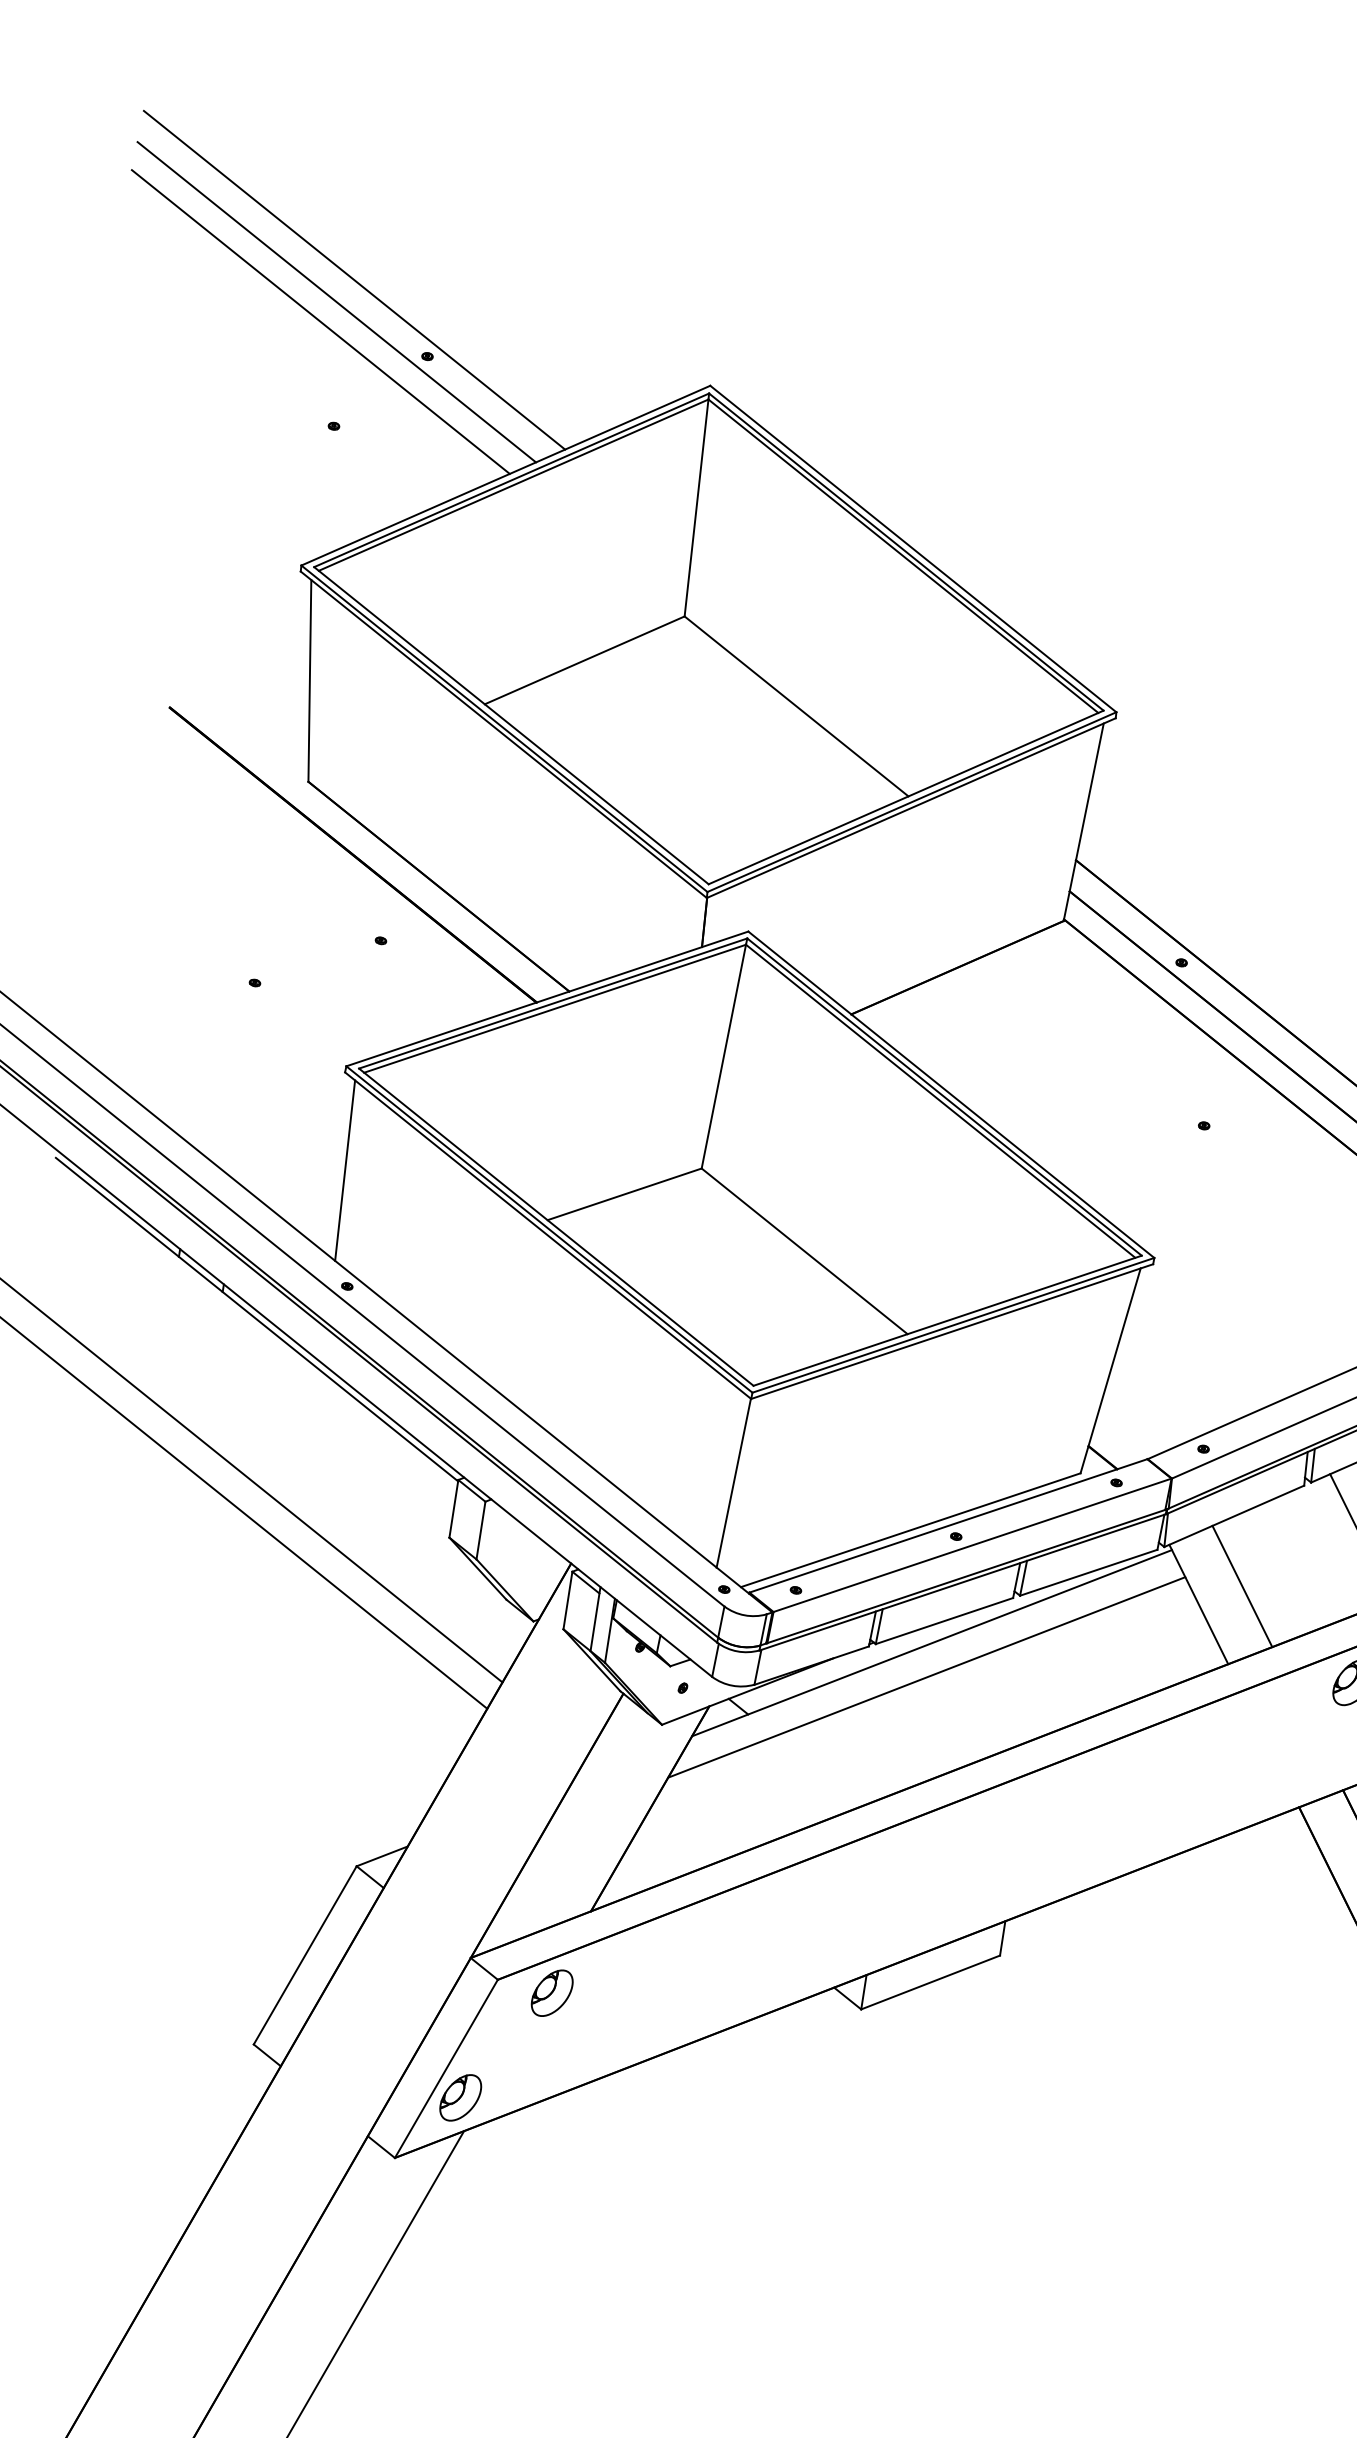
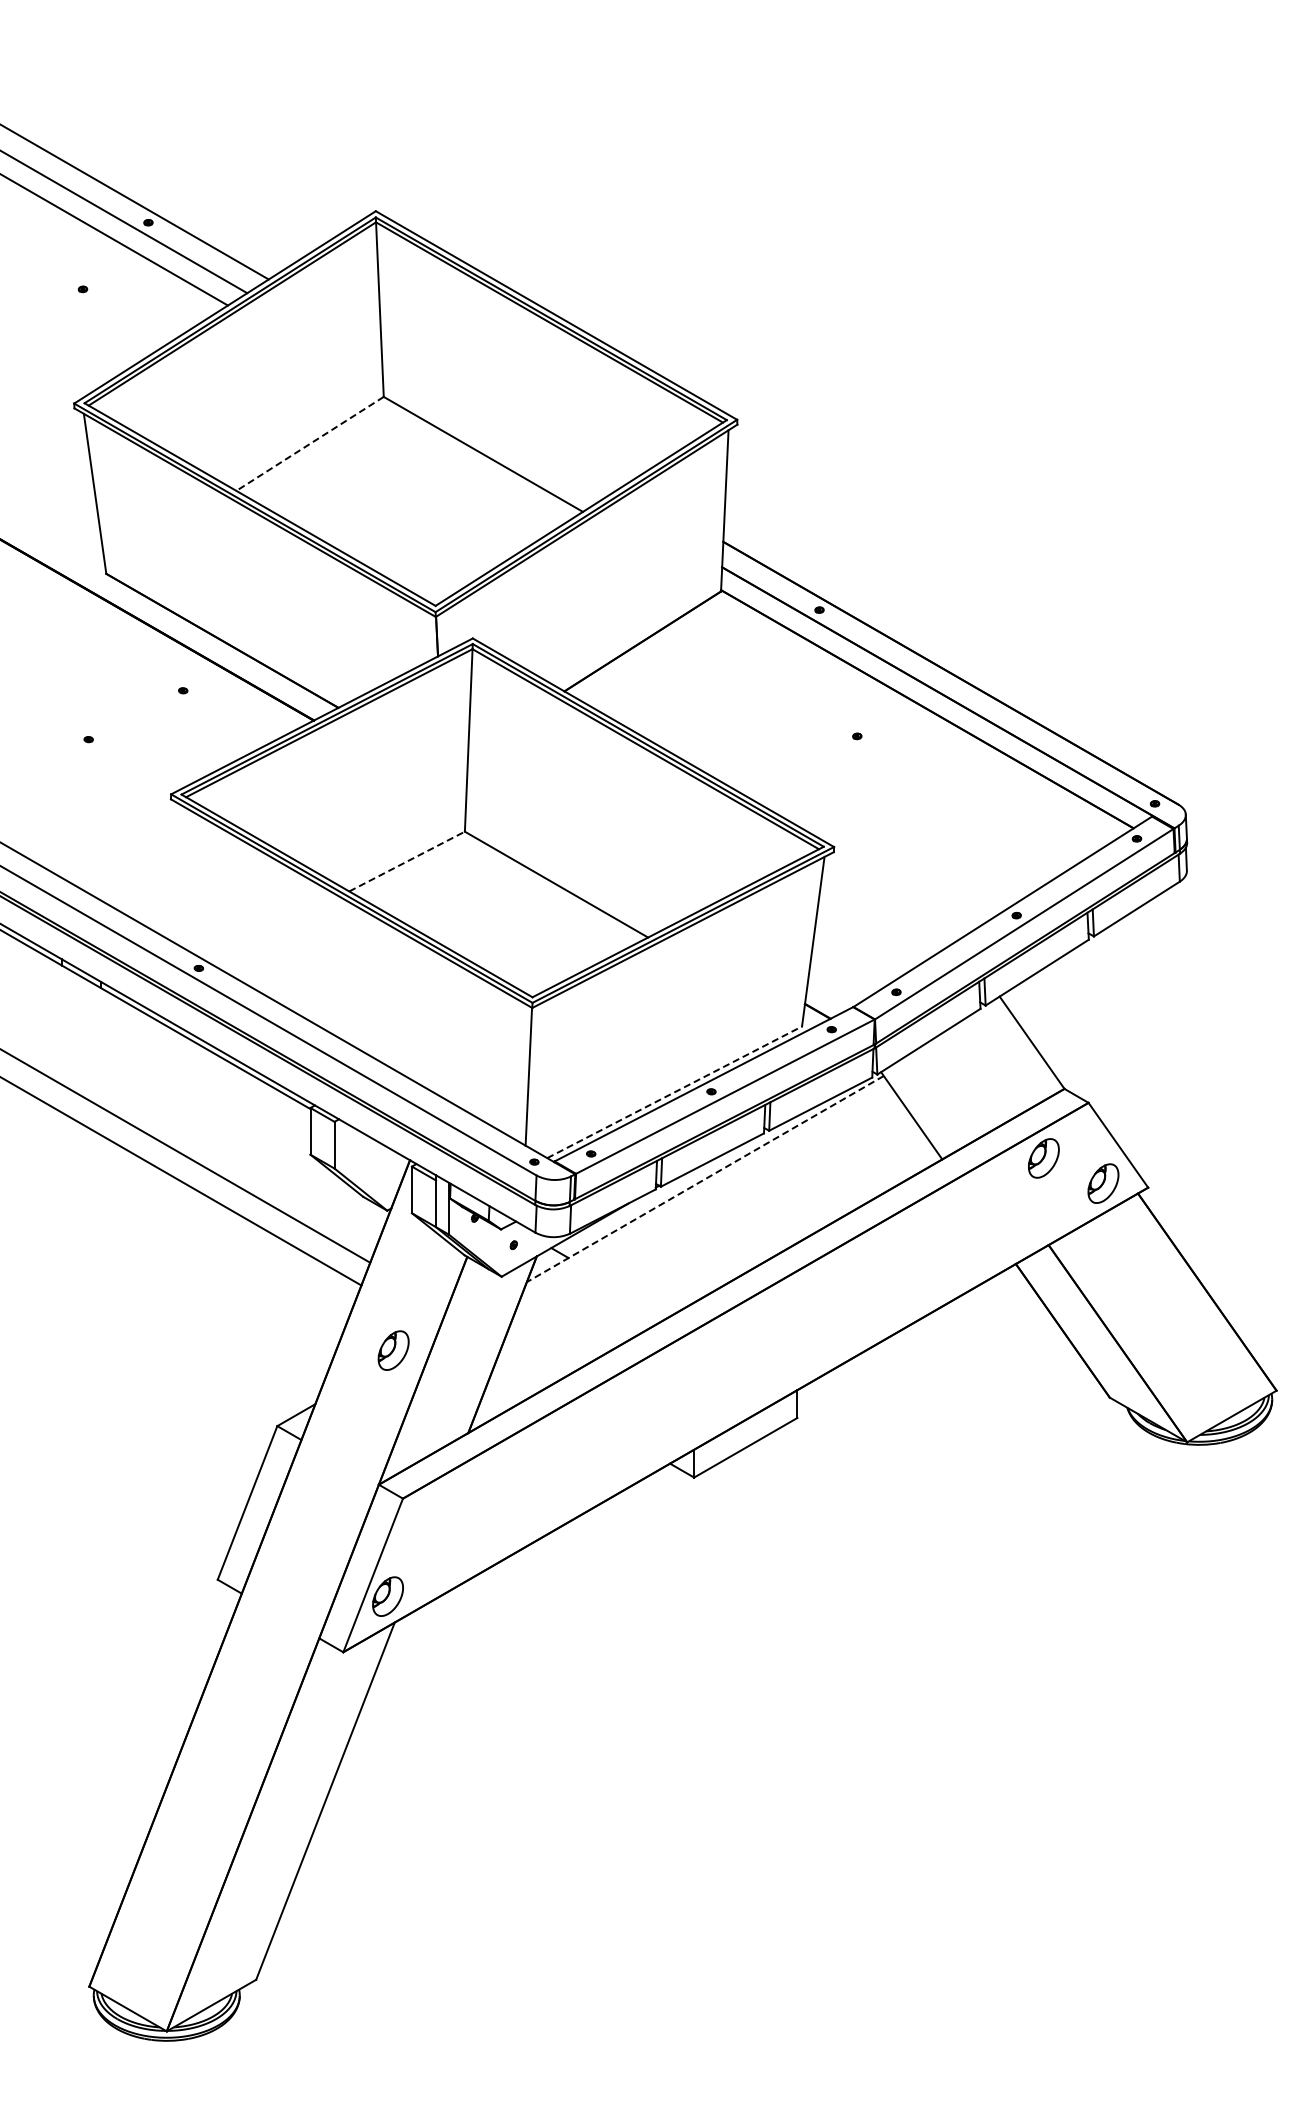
line: (583, 660) -> (309, 444), solid -> dashed
line: (344, 1169) -> (182, 876), removed
line: (625, 1194) -> (407, 861), solid -> dashed
line: (911, 1530) -> (675, 1092), solid -> dashed
line: (1241, 1585) -> (943, 1095), removed
line: (930, 1643) -> (704, 1179), solid -> dashed
line: (925, 1676) -> (704, 1206), removed
part: (552, 1993) -> (393, 1350), moved

